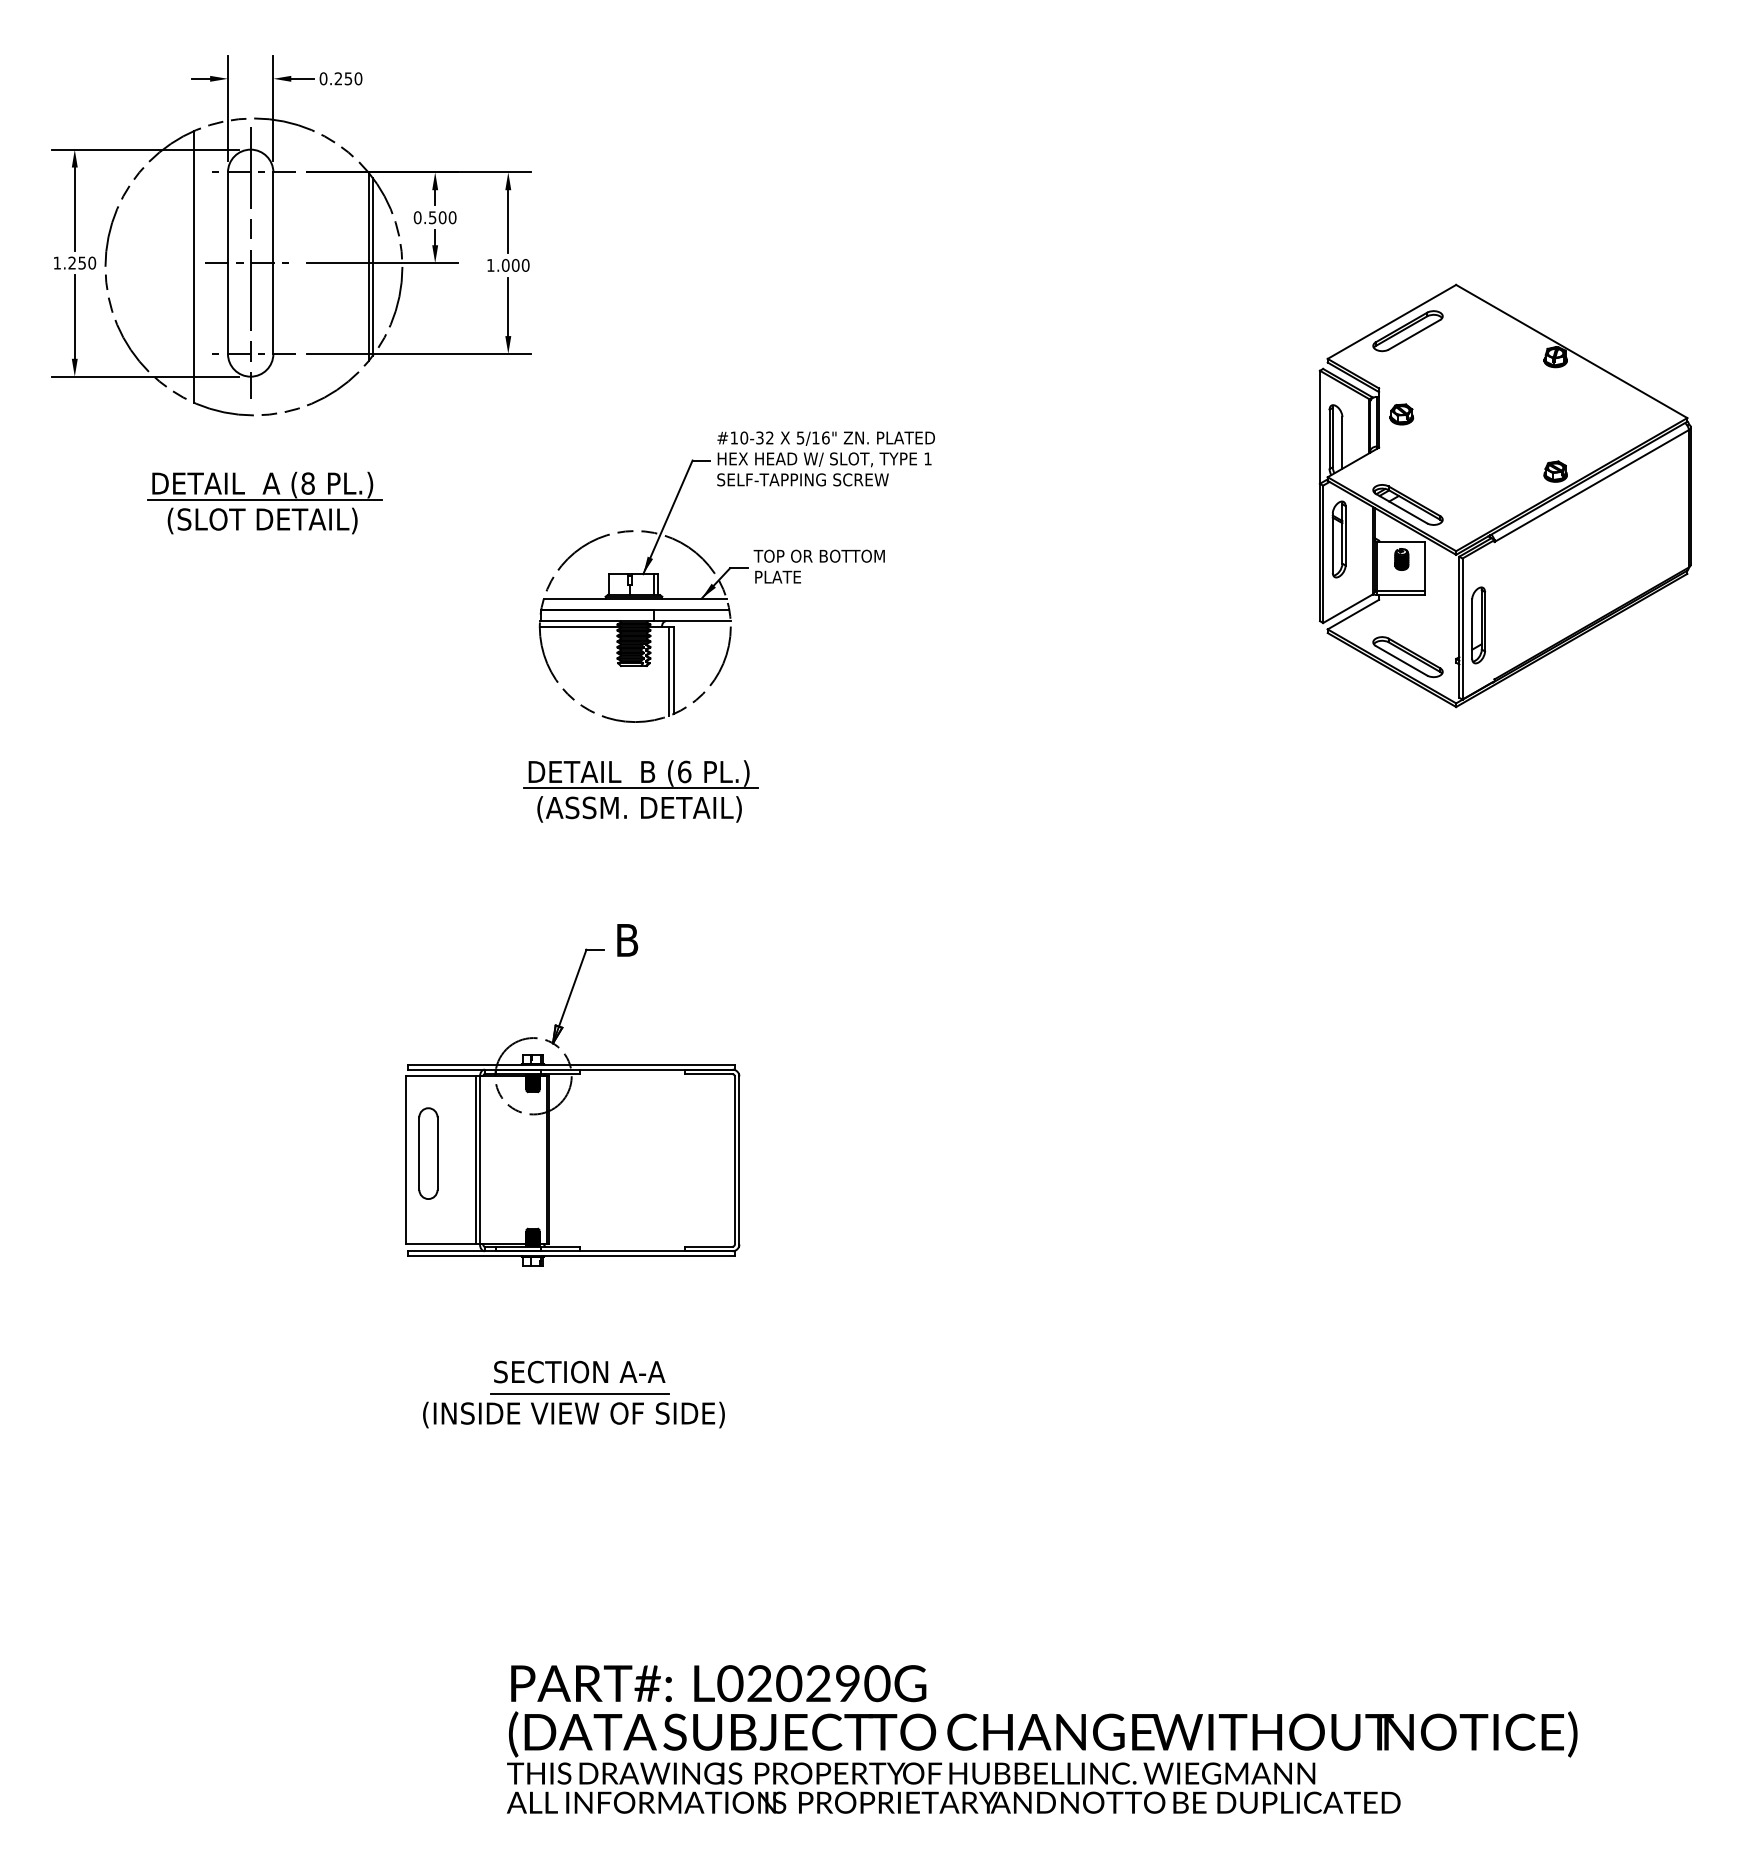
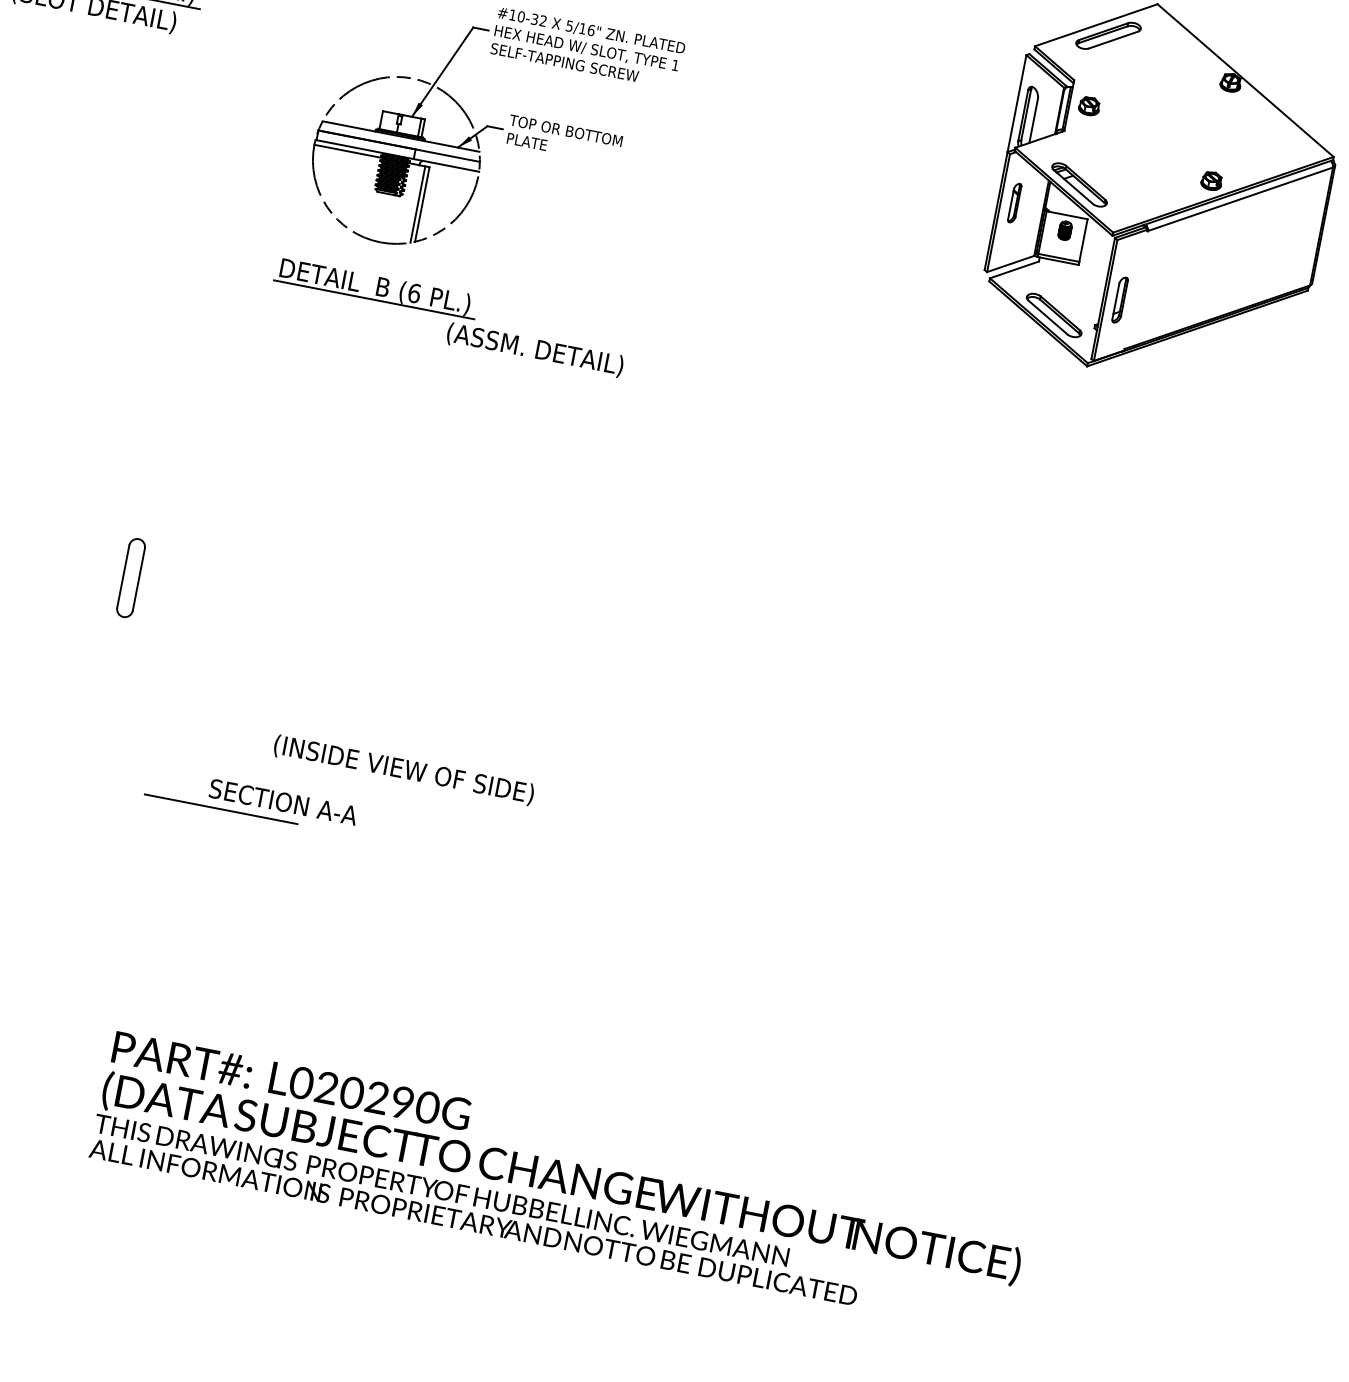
part: (1338, 539) -> (1014, 203), size x0.6
part: (1478, 625) -> (1119, 300), size x0.7
text: (639, 809) -> (535, 350), moved
part: (572, 1095) -> (264, 552), removed
text: (579, 1371) -> (283, 801), moved
text: (573, 1414) -> (403, 769), moved

